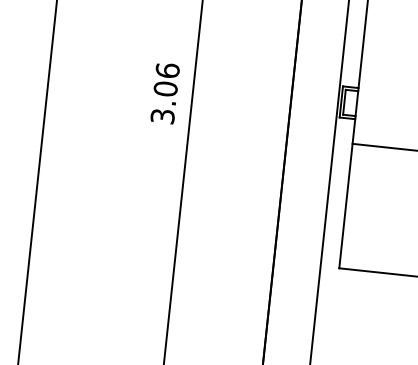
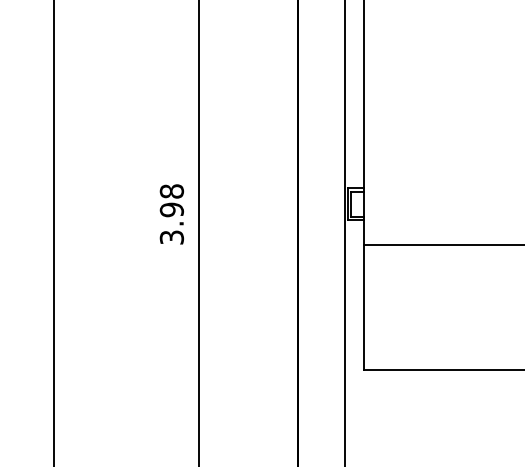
text: (166, 79) -> (171, 200), 3.06 -> 3.98

